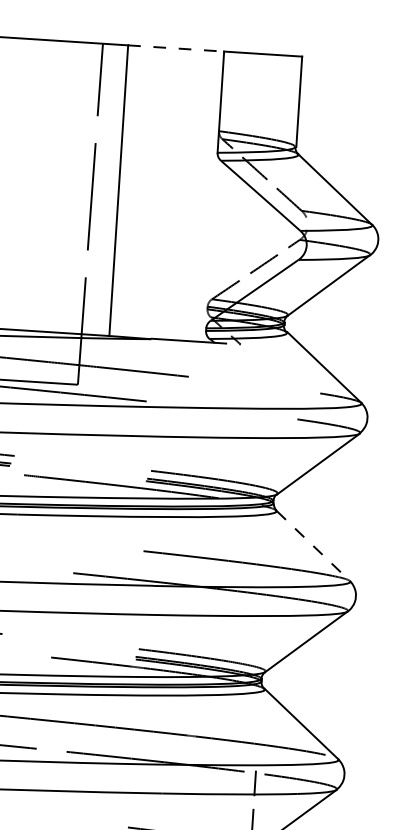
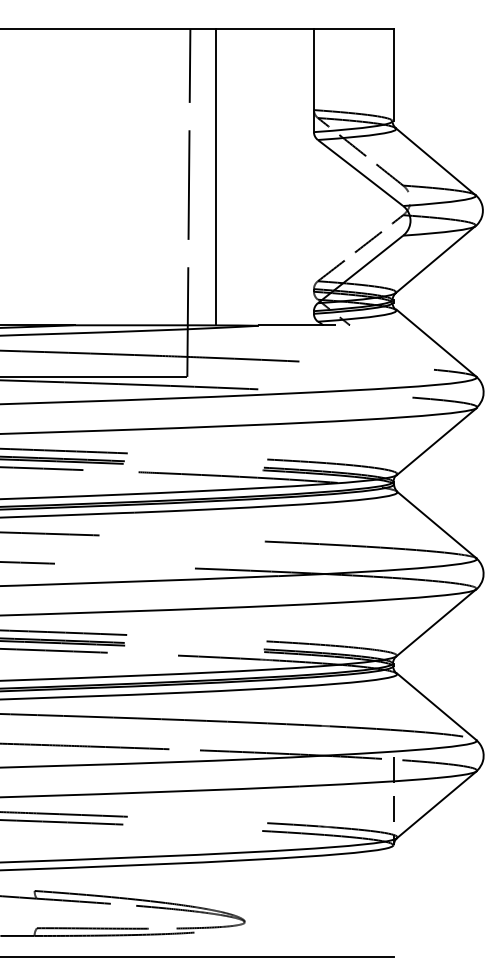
line: (176, 48) -> (265, 28), dashed -> solid
line: (313, 546) -> (437, 525), dashed -> solid

